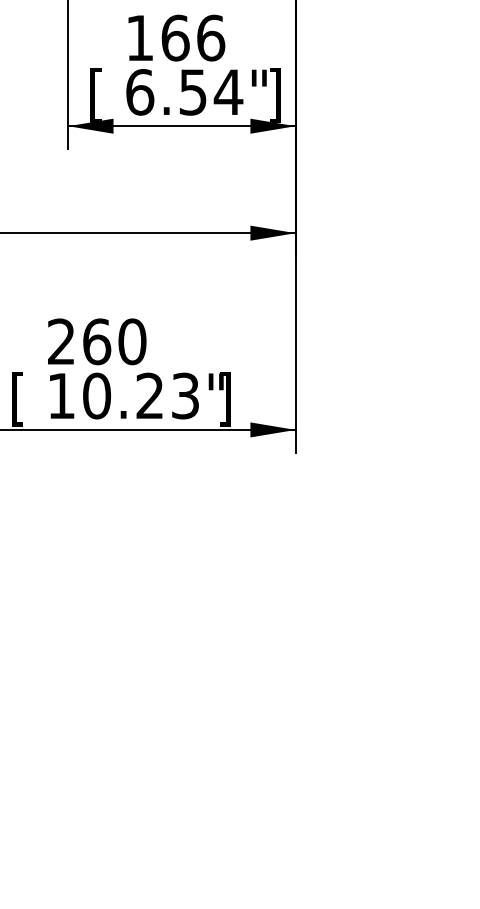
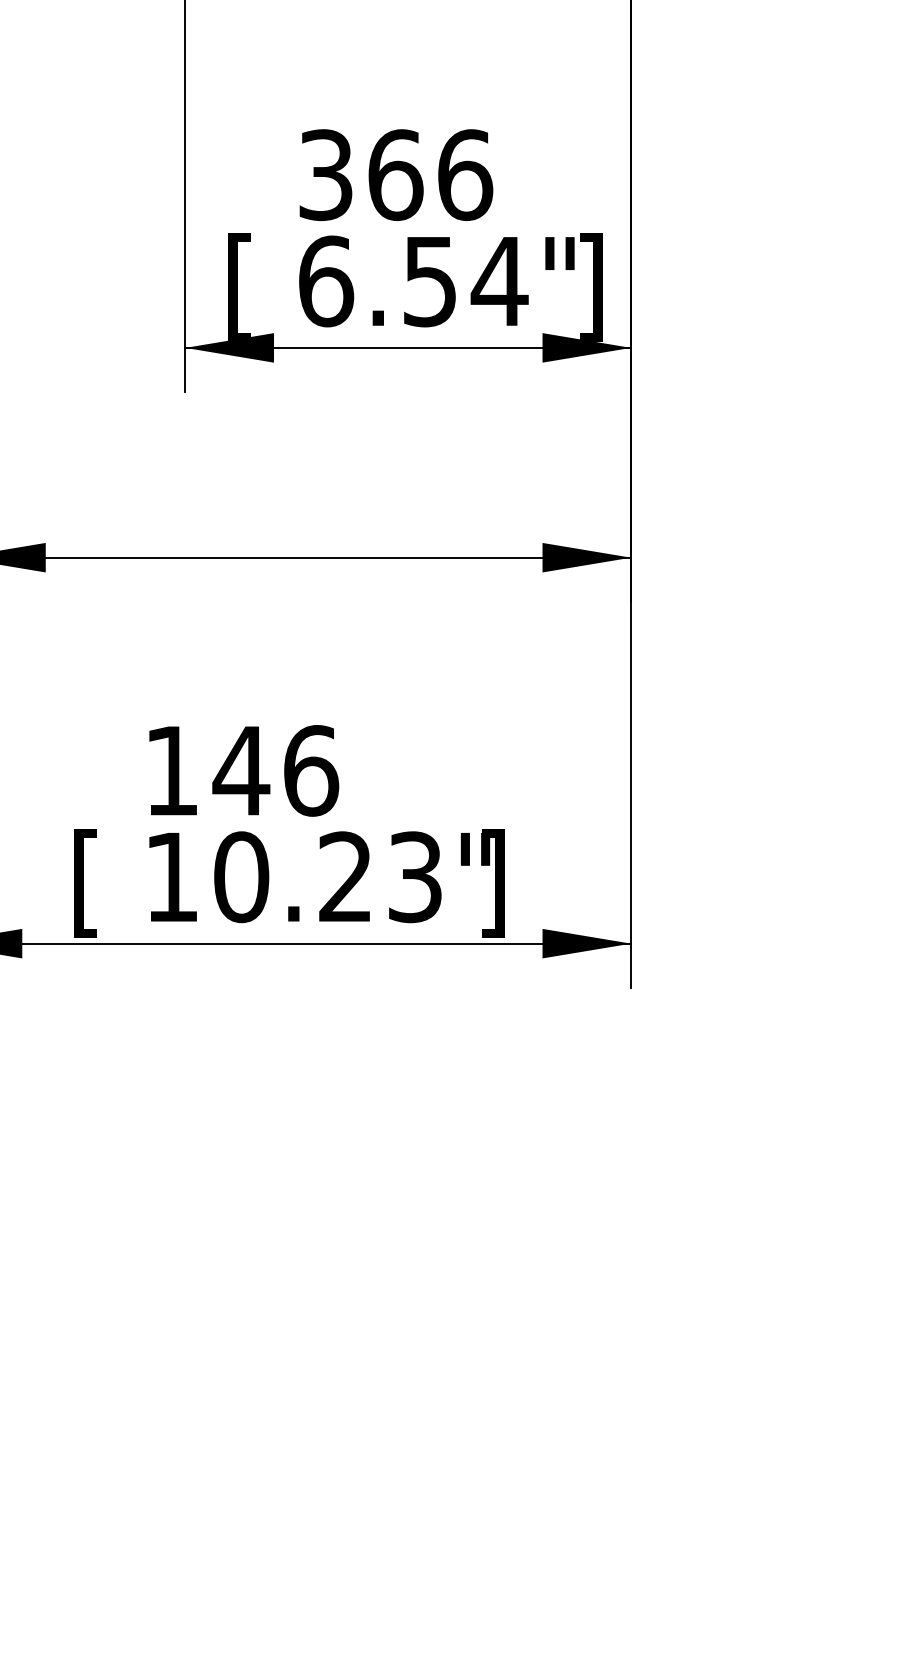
text: (139, 37) -> (324, 173), 166 -> 366
text: (97, 341) -> (242, 770), 260 -> 146

